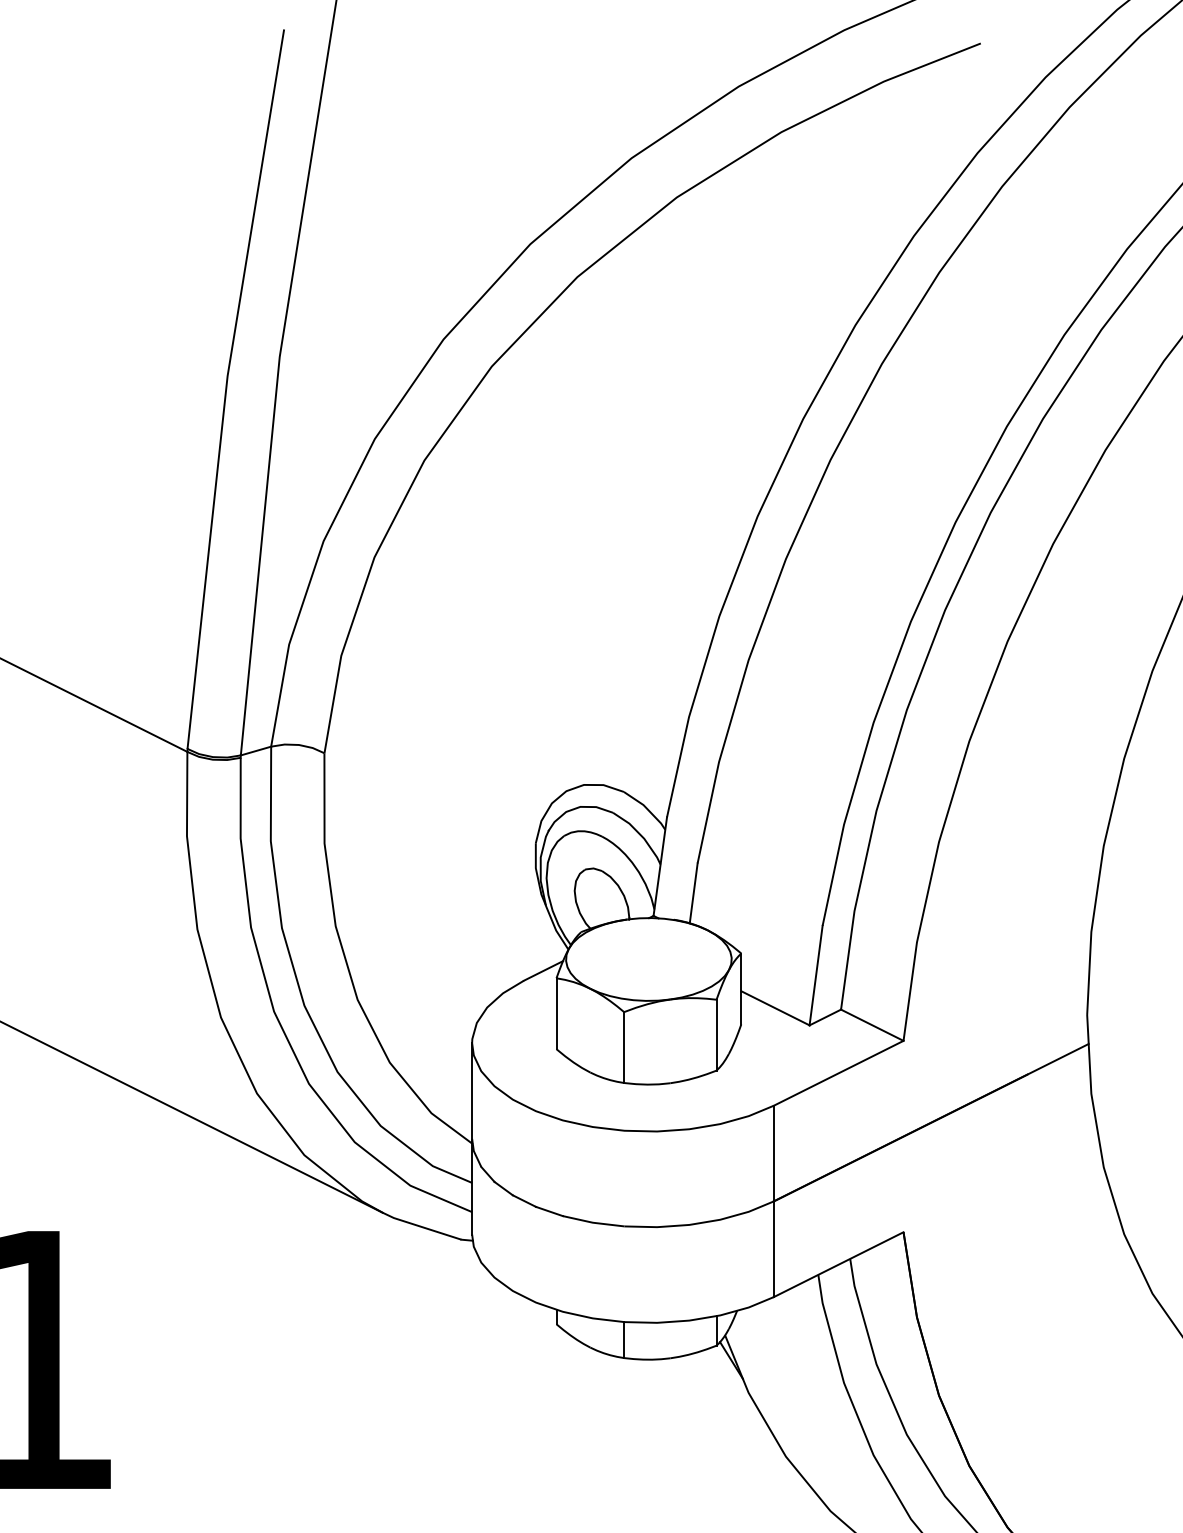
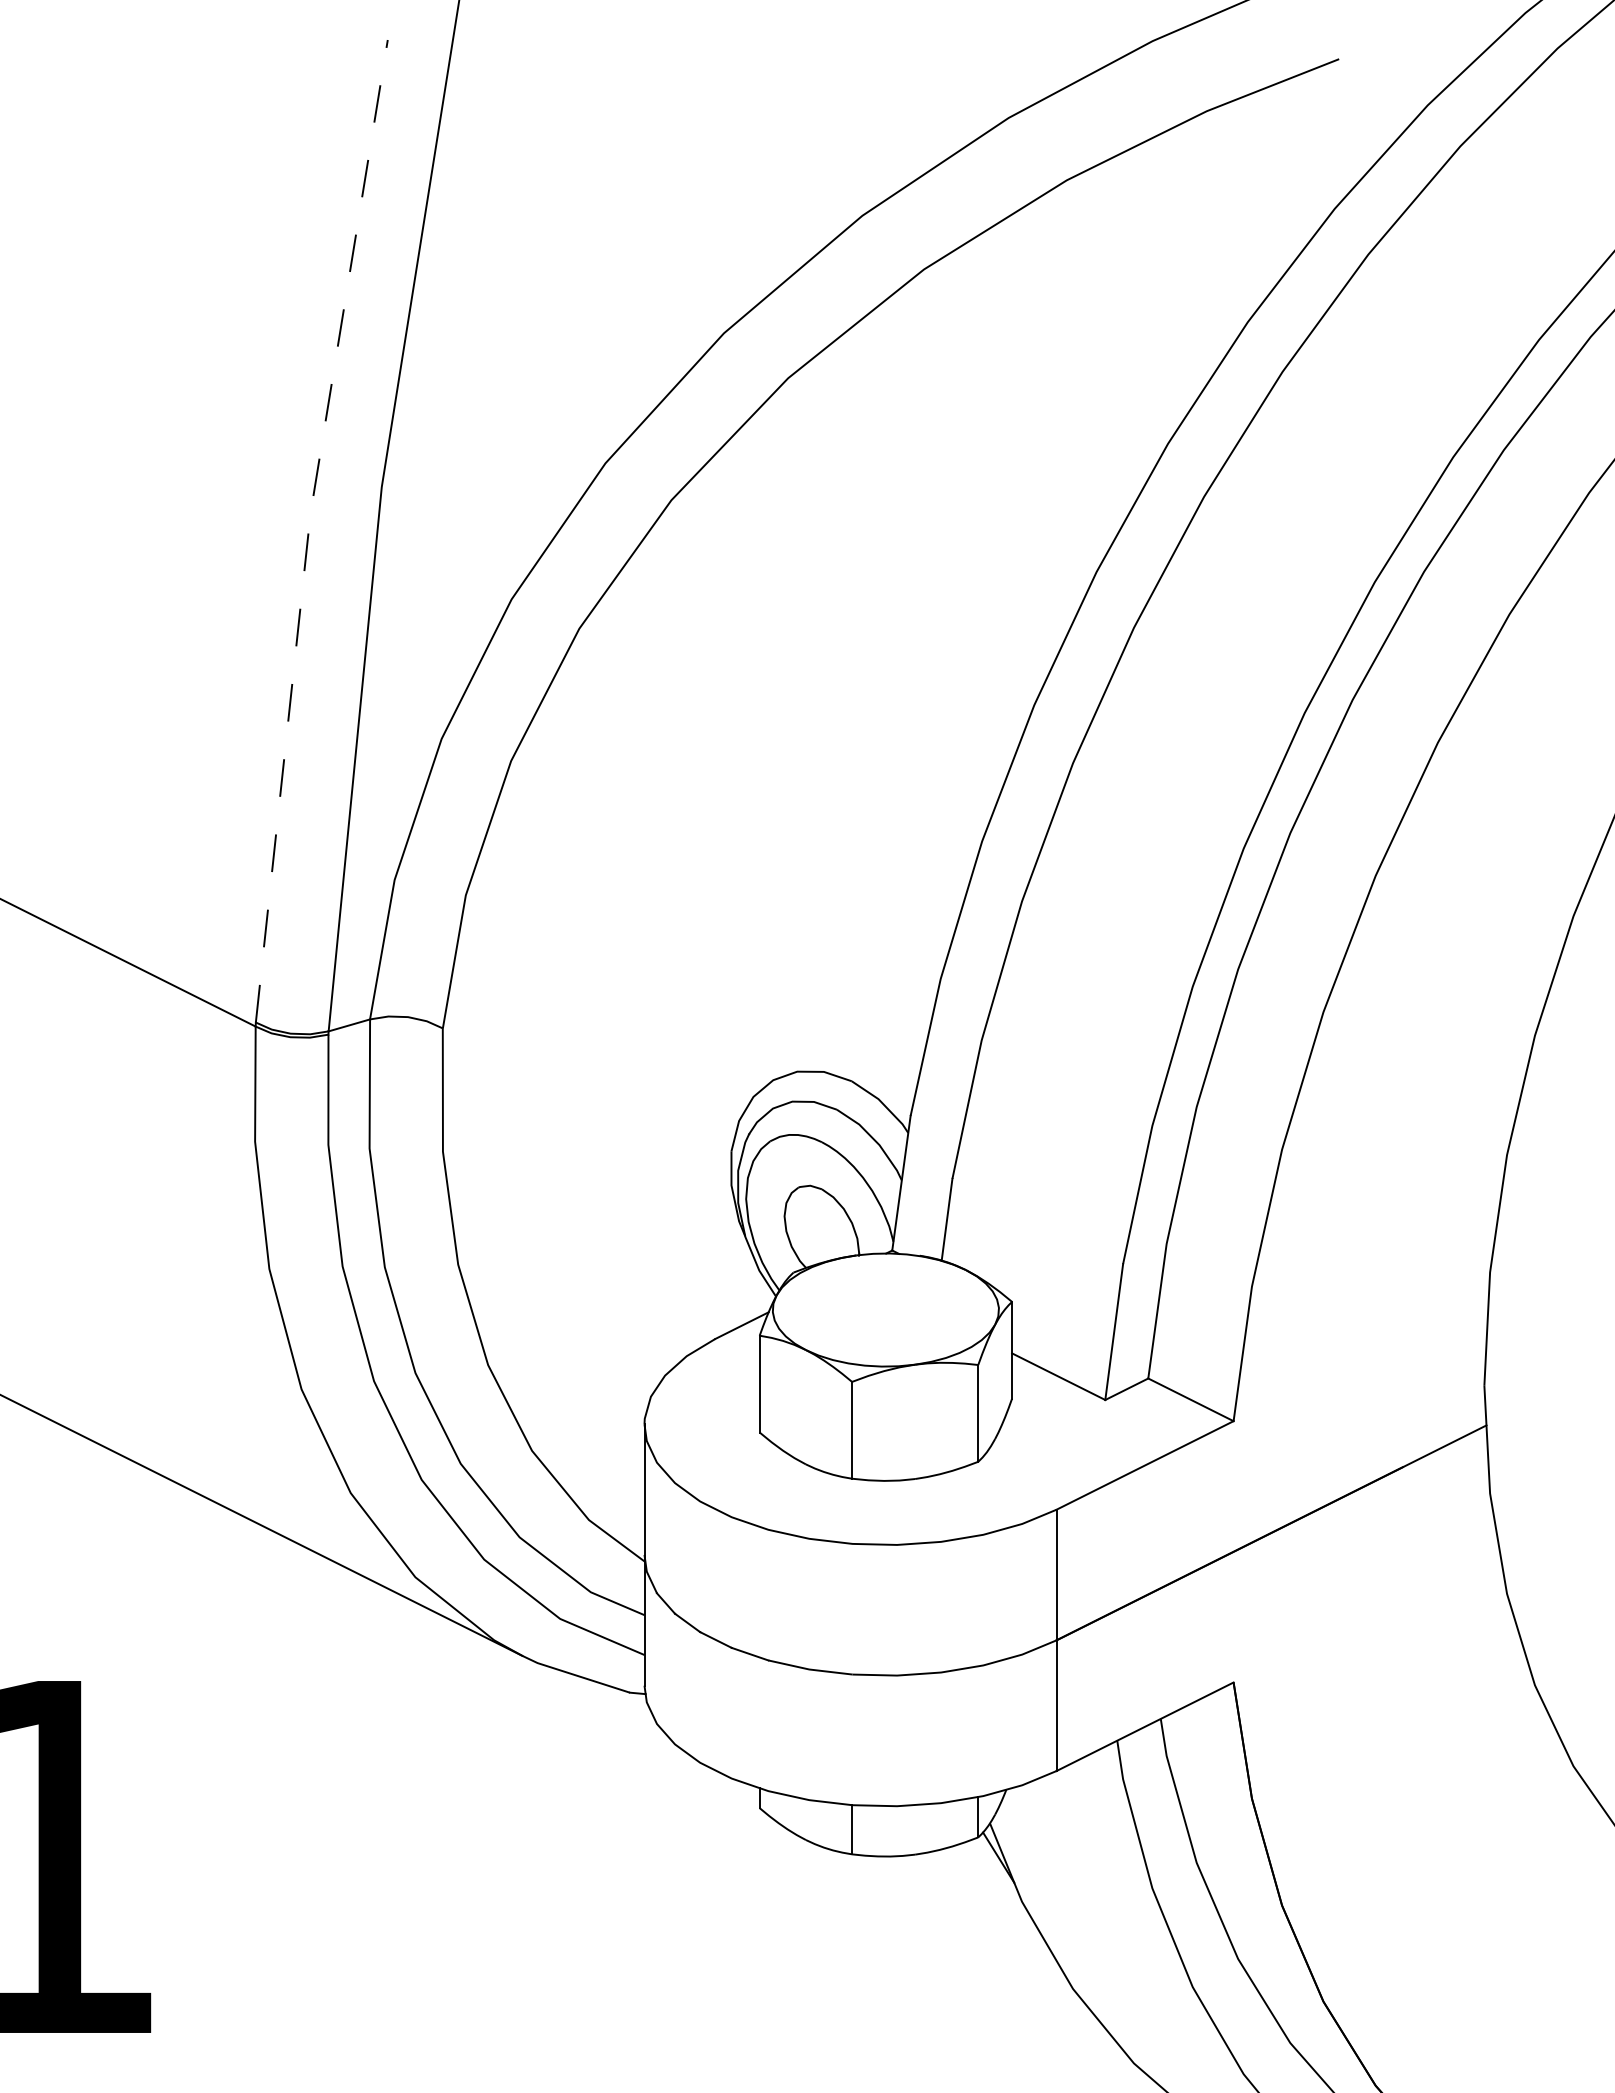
line: (226, 387) -> (308, 529), solid -> dashed

